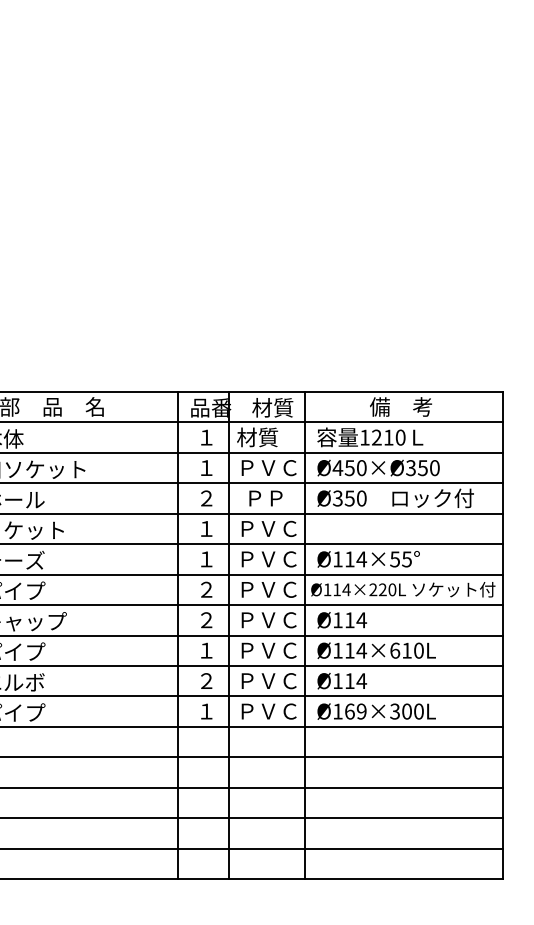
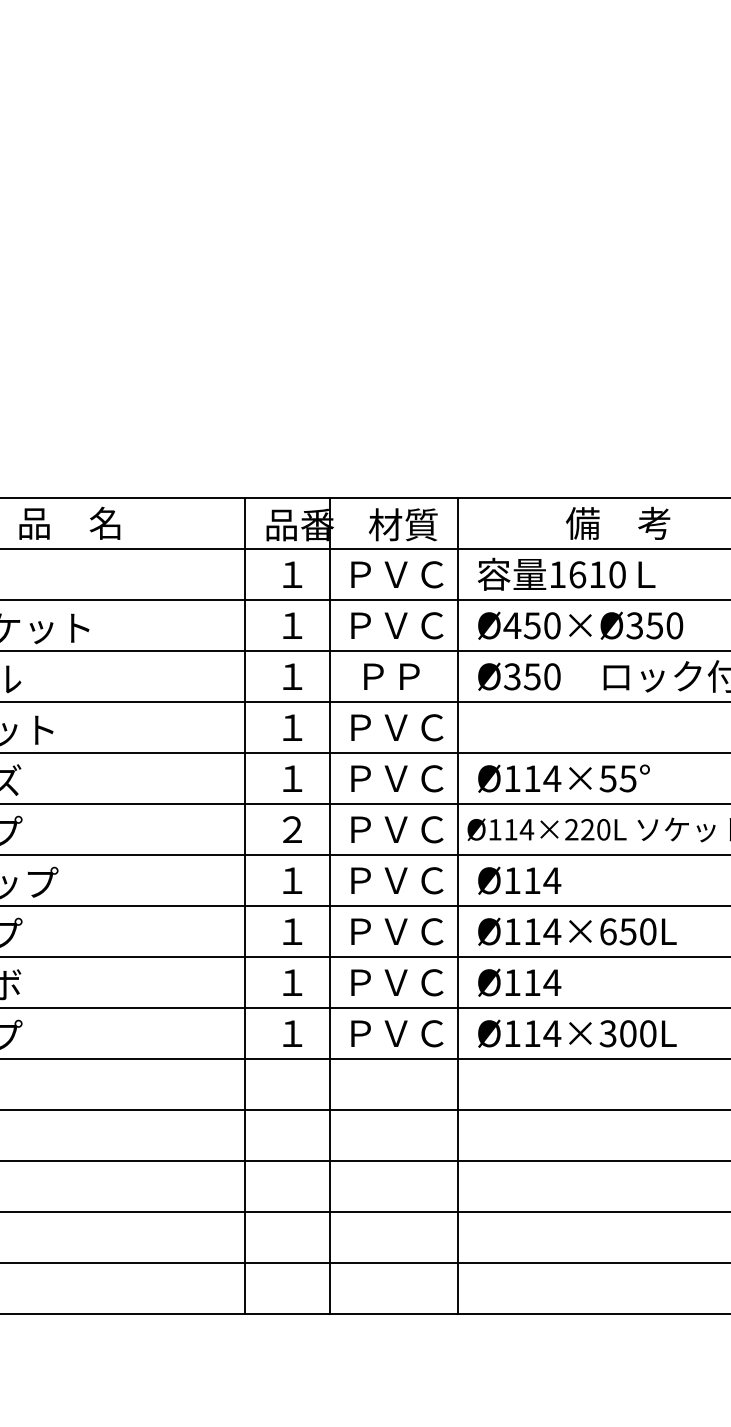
text: (266, 437) -> (392, 574), 材質 -> ＰＶＣ
text: (376, 437) -> (577, 574), 1210 -> 1610
text: (206, 497) -> (292, 675), ２ -> １
text: (206, 619) -> (292, 879), ２ -> １
text: (406, 650) -> (627, 931), Ø114×610L -> Ø114×650L
text: (206, 680) -> (292, 981), ２ -> １
text: (356, 711) -> (543, 1033), Ø169×300L -> Ø114×300L

